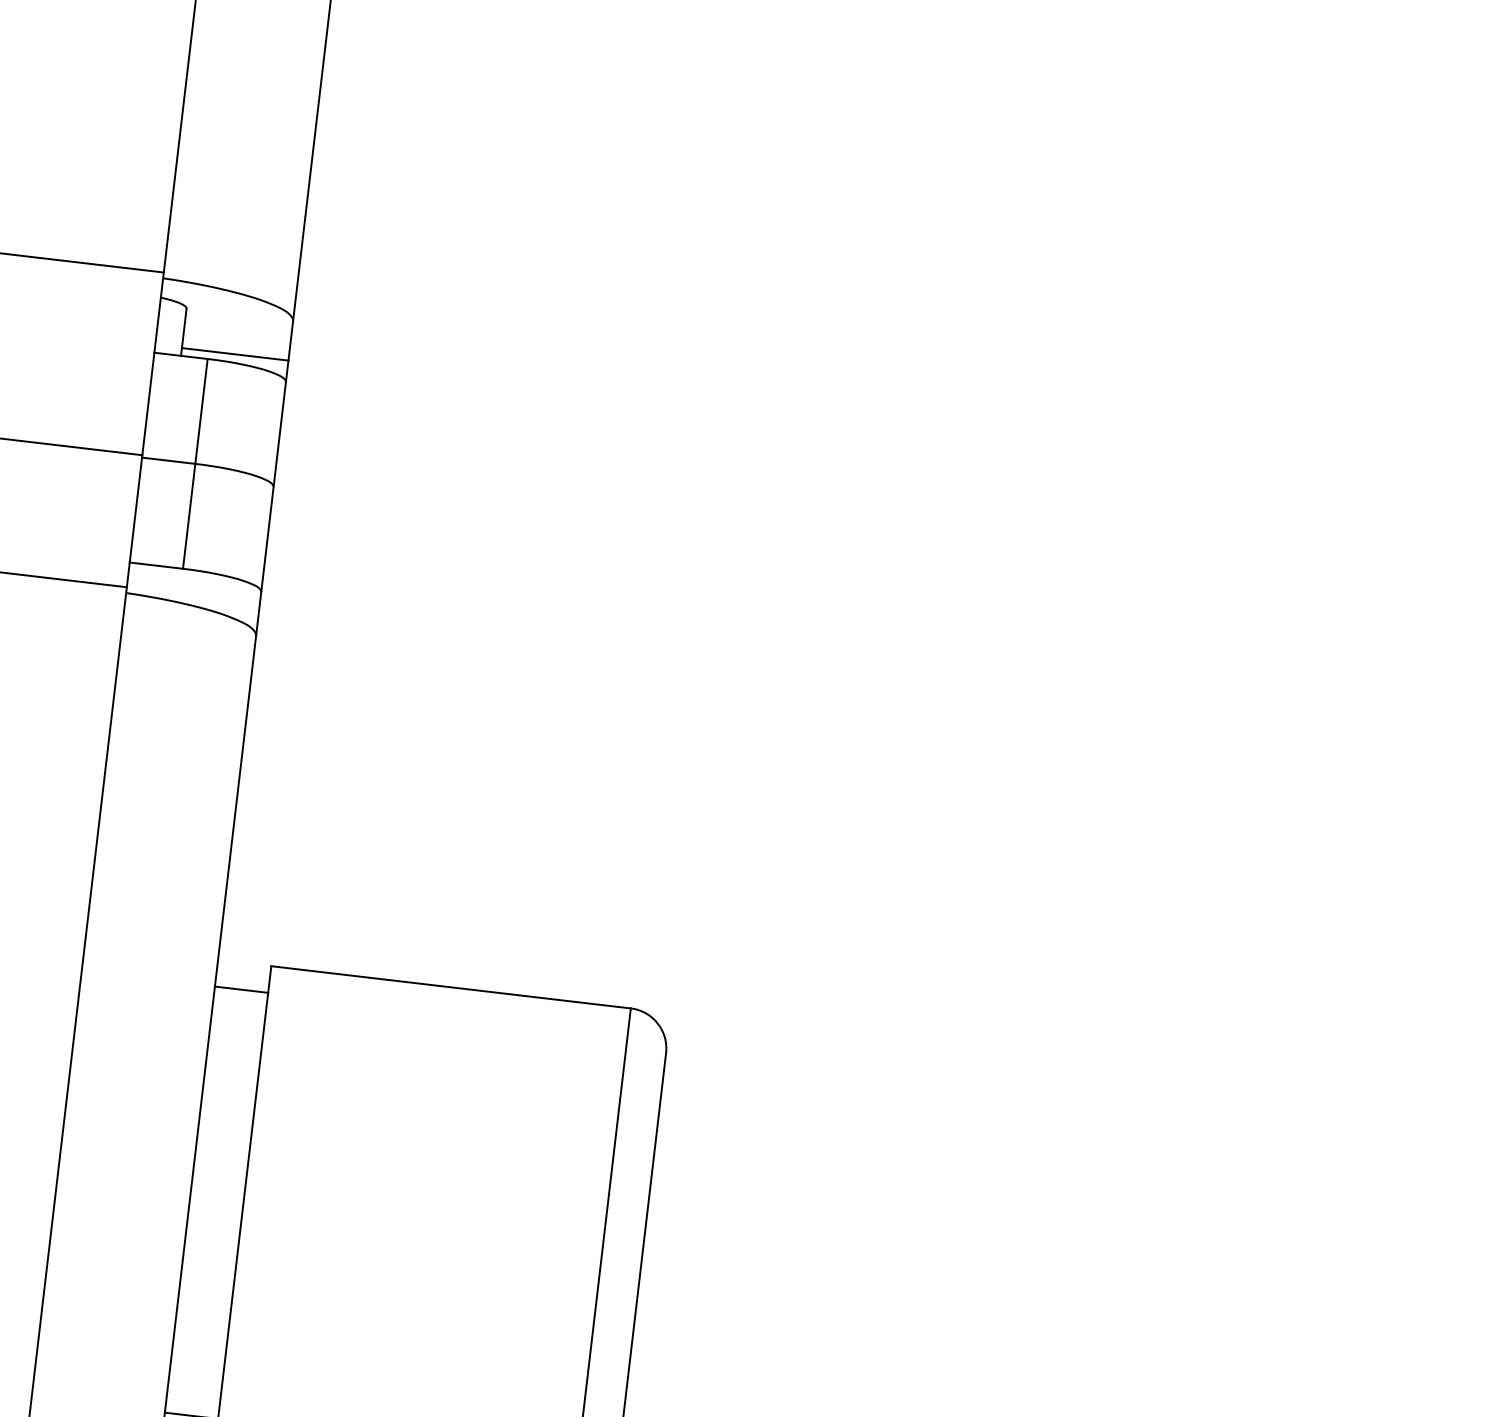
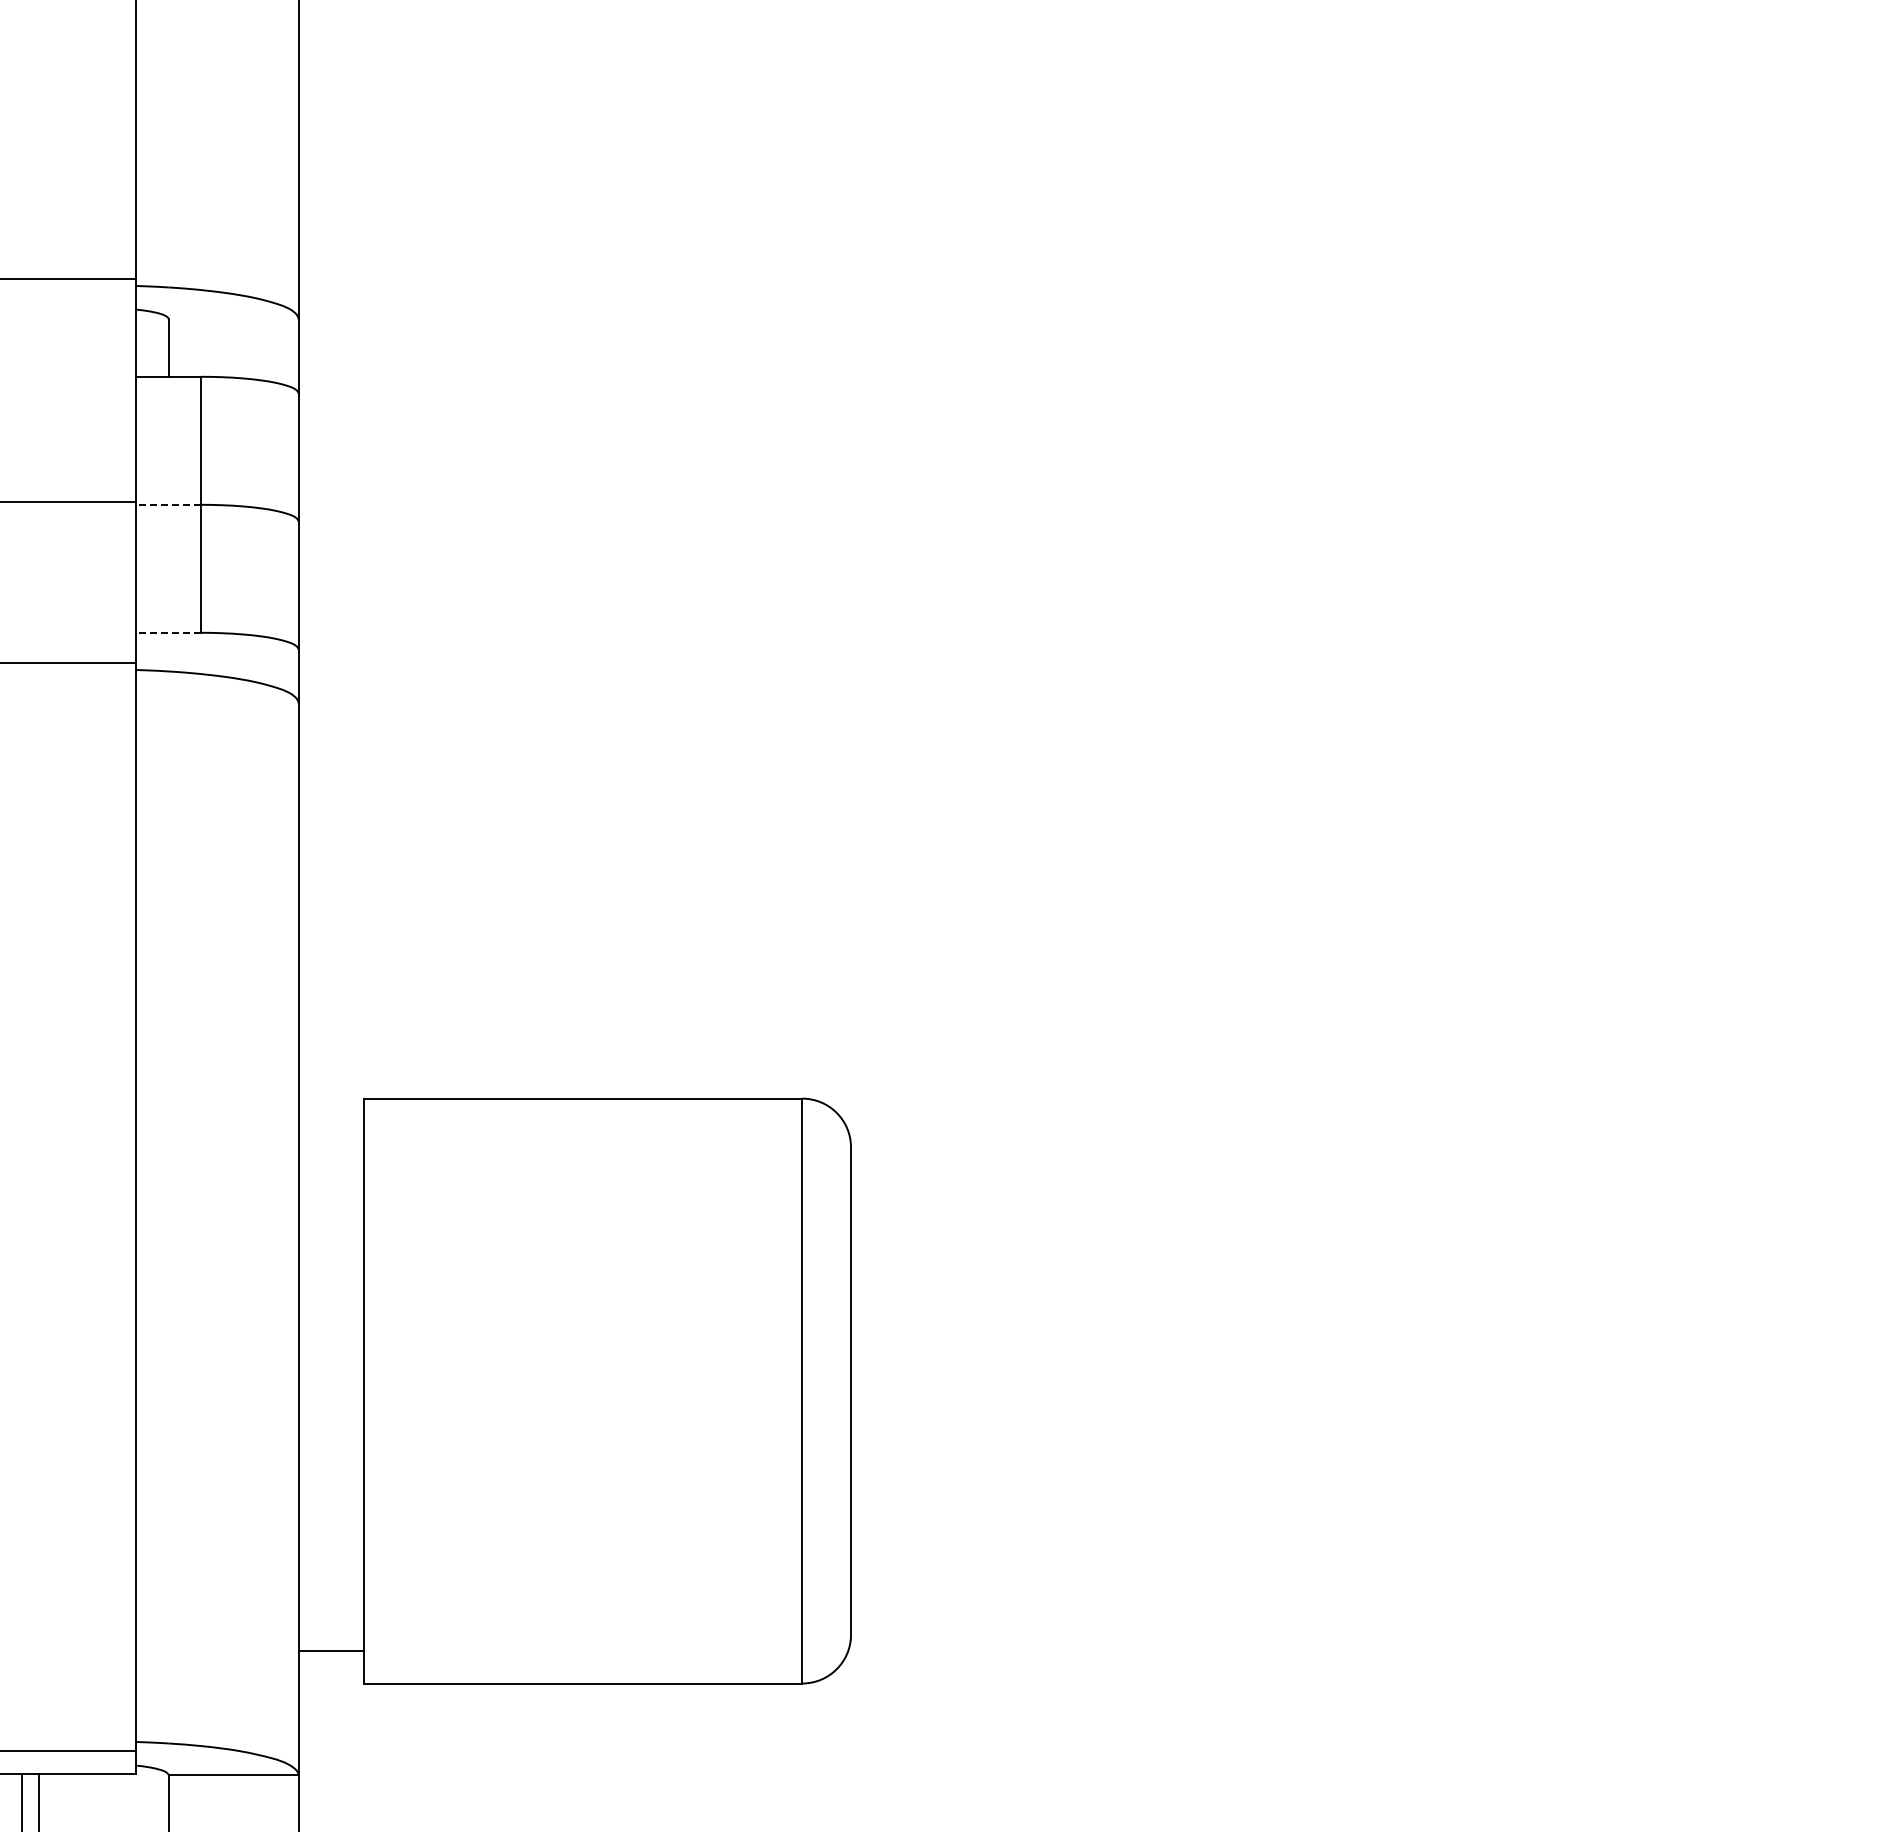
line: (235, 354) -> (233, 367), removed
line: (168, 460) -> (168, 504), solid -> dashed
line: (156, 565) -> (168, 632), solid -> dashed
line: (241, 989) -> (330, 1131), removed

